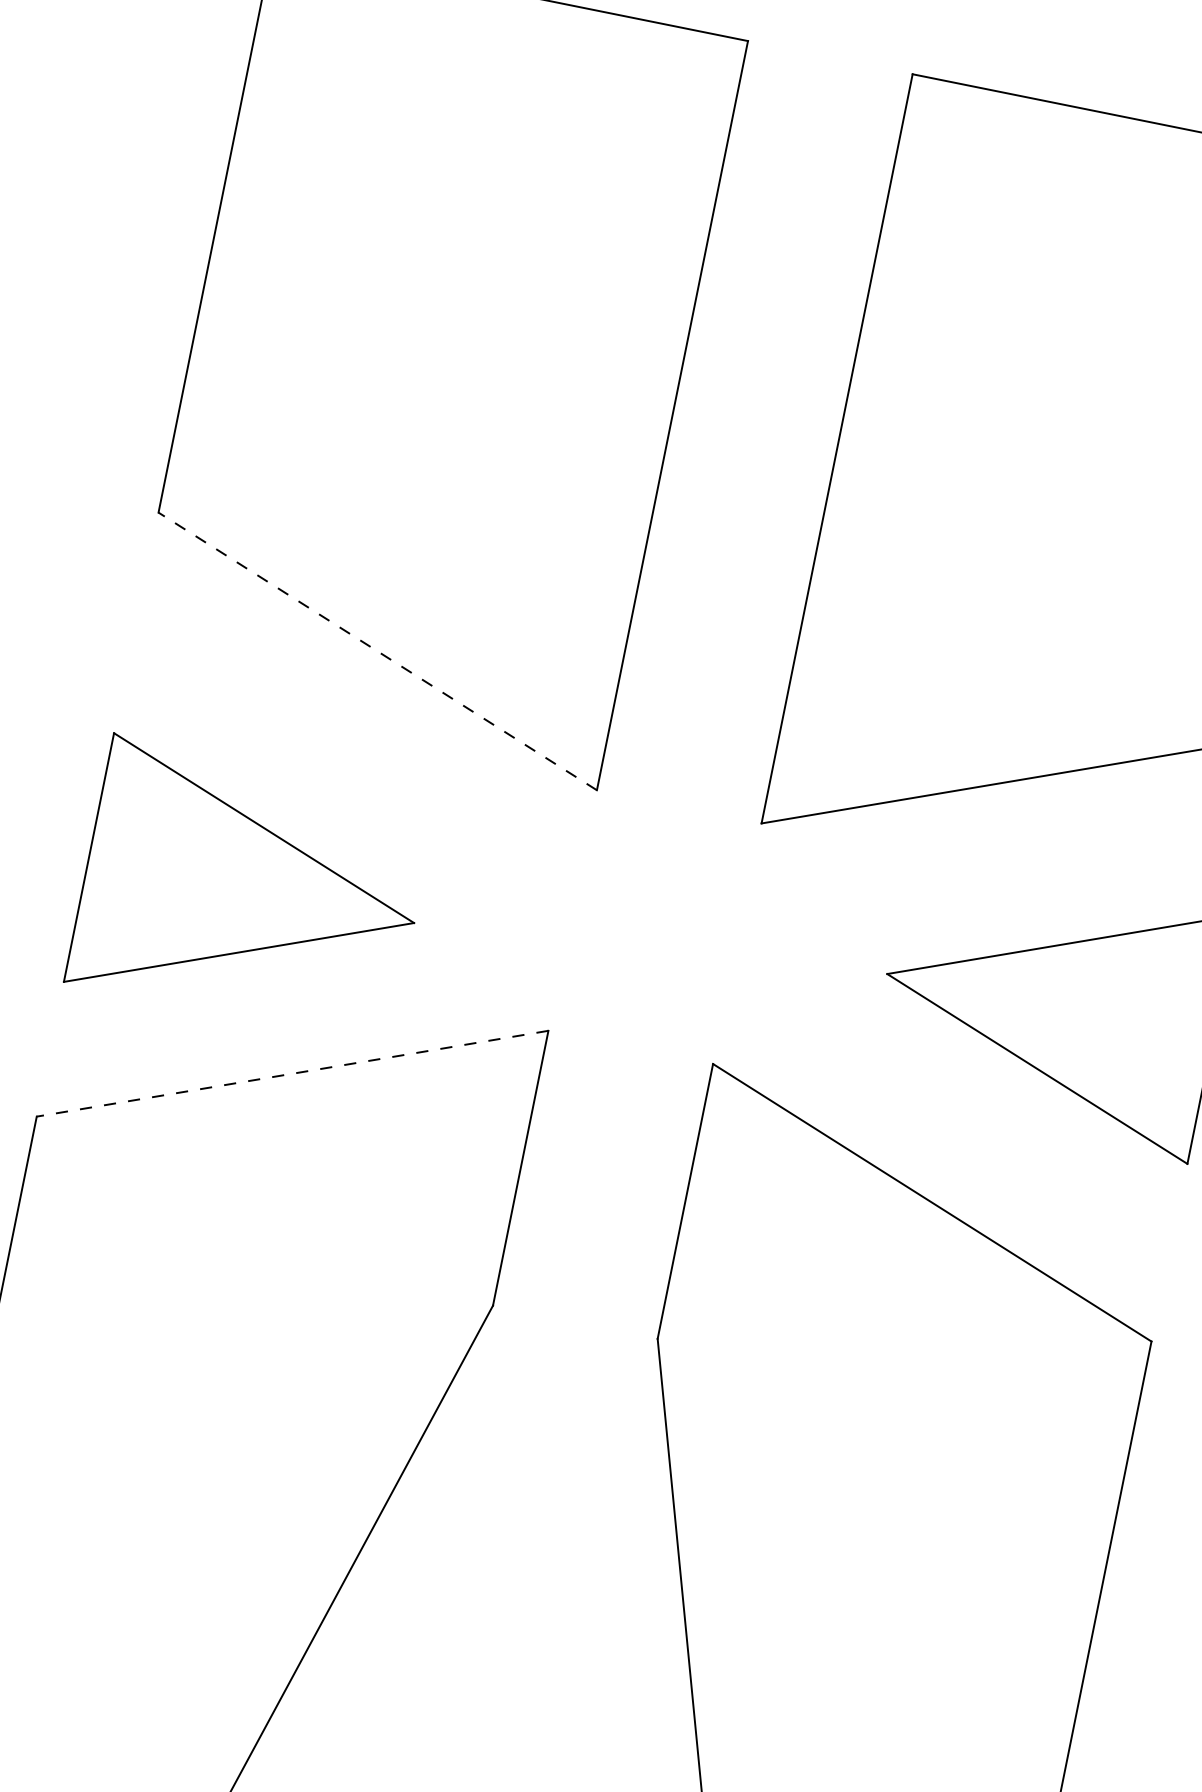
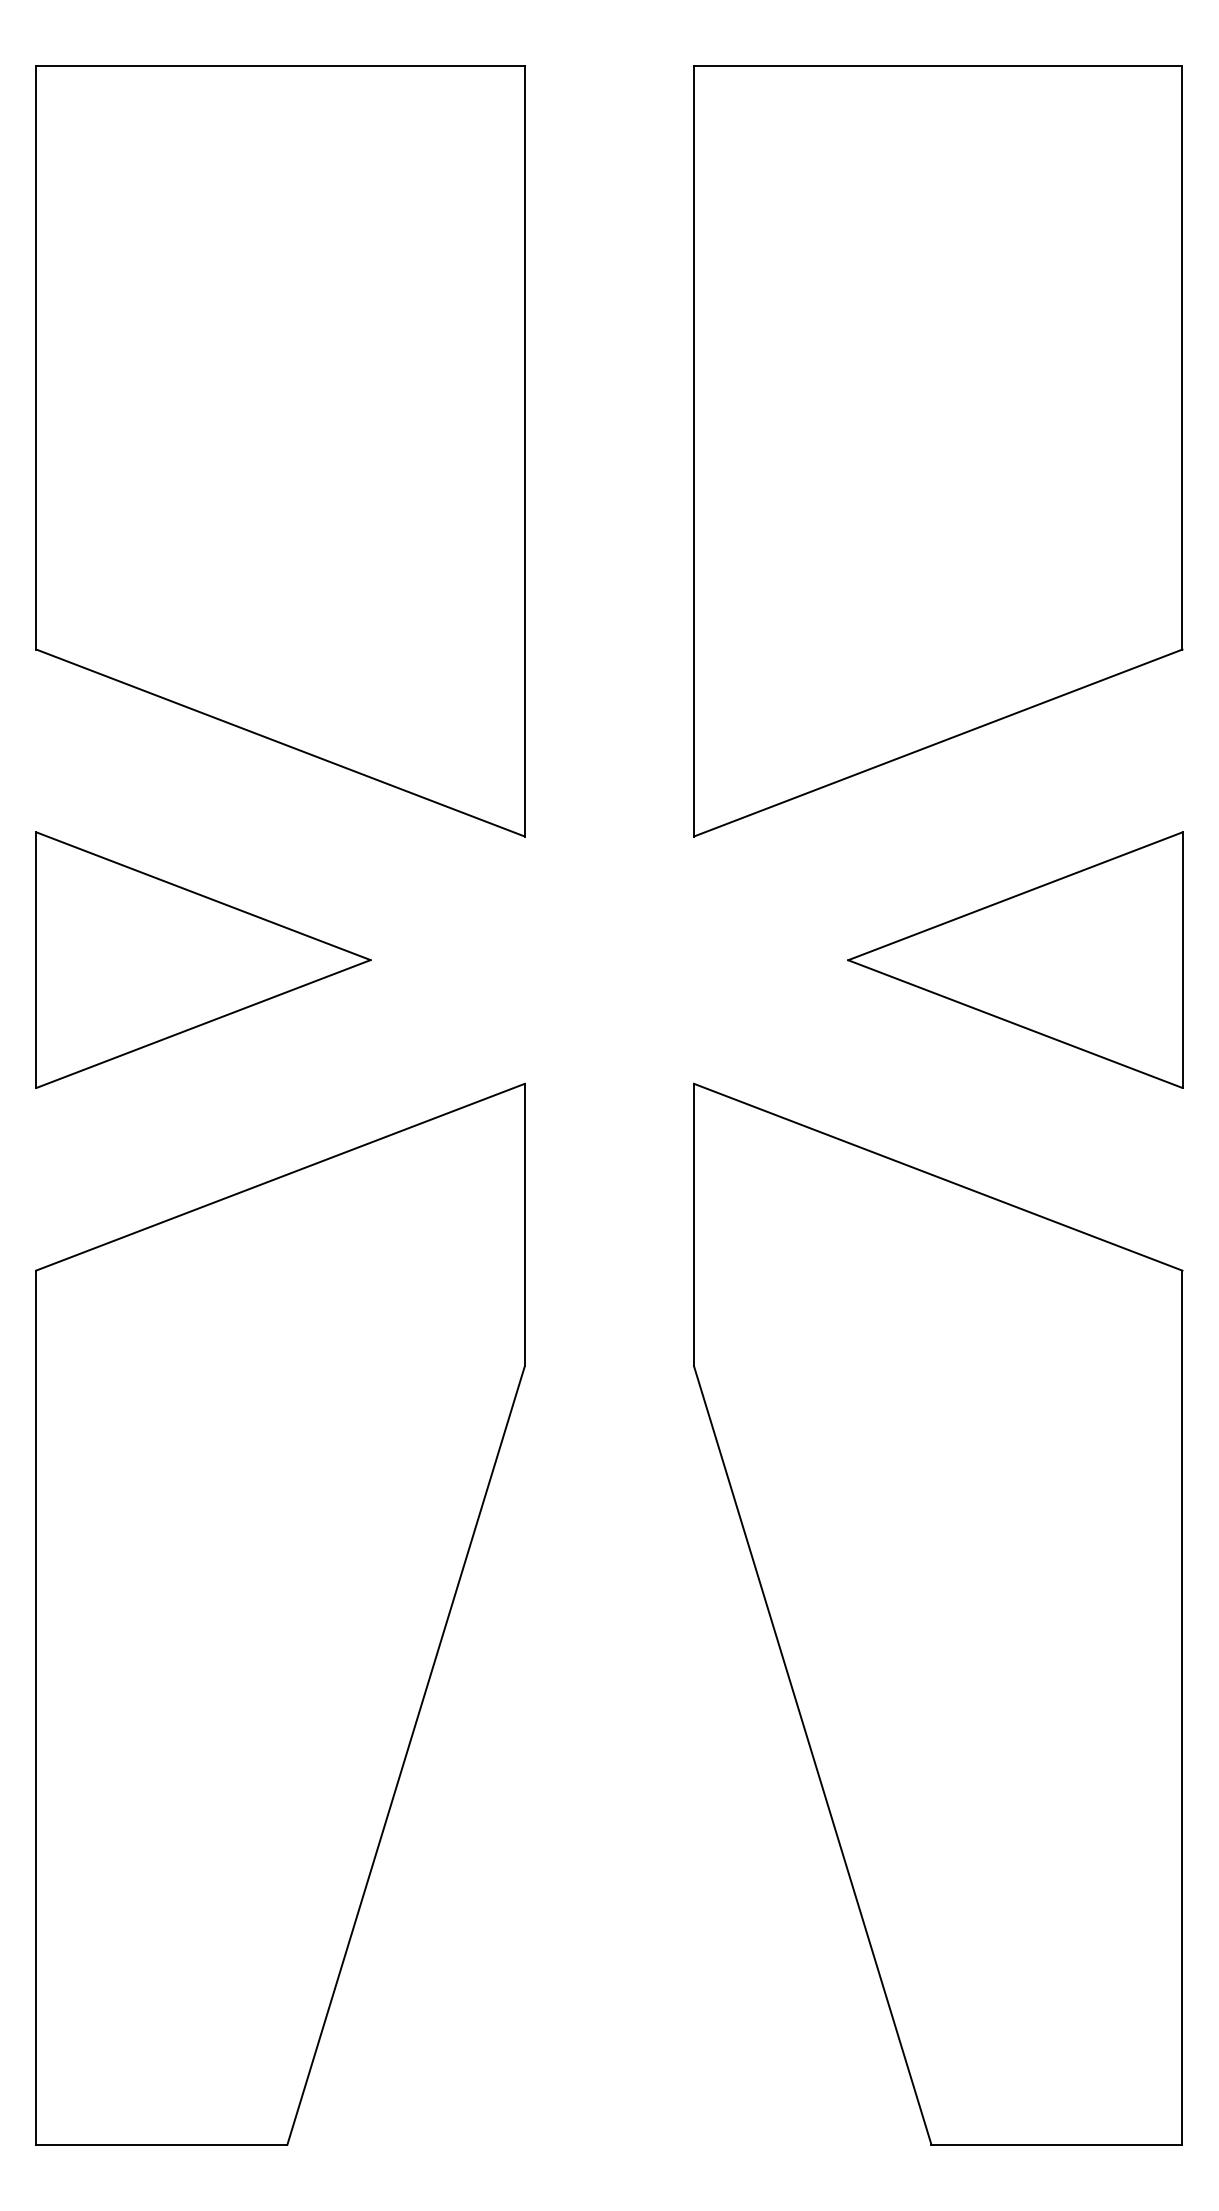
line: (377, 650) -> (280, 742), dashed -> solid
part: (251, 889) -> (203, 959), moved
line: (292, 1074) -> (280, 1177), dashed -> solid

